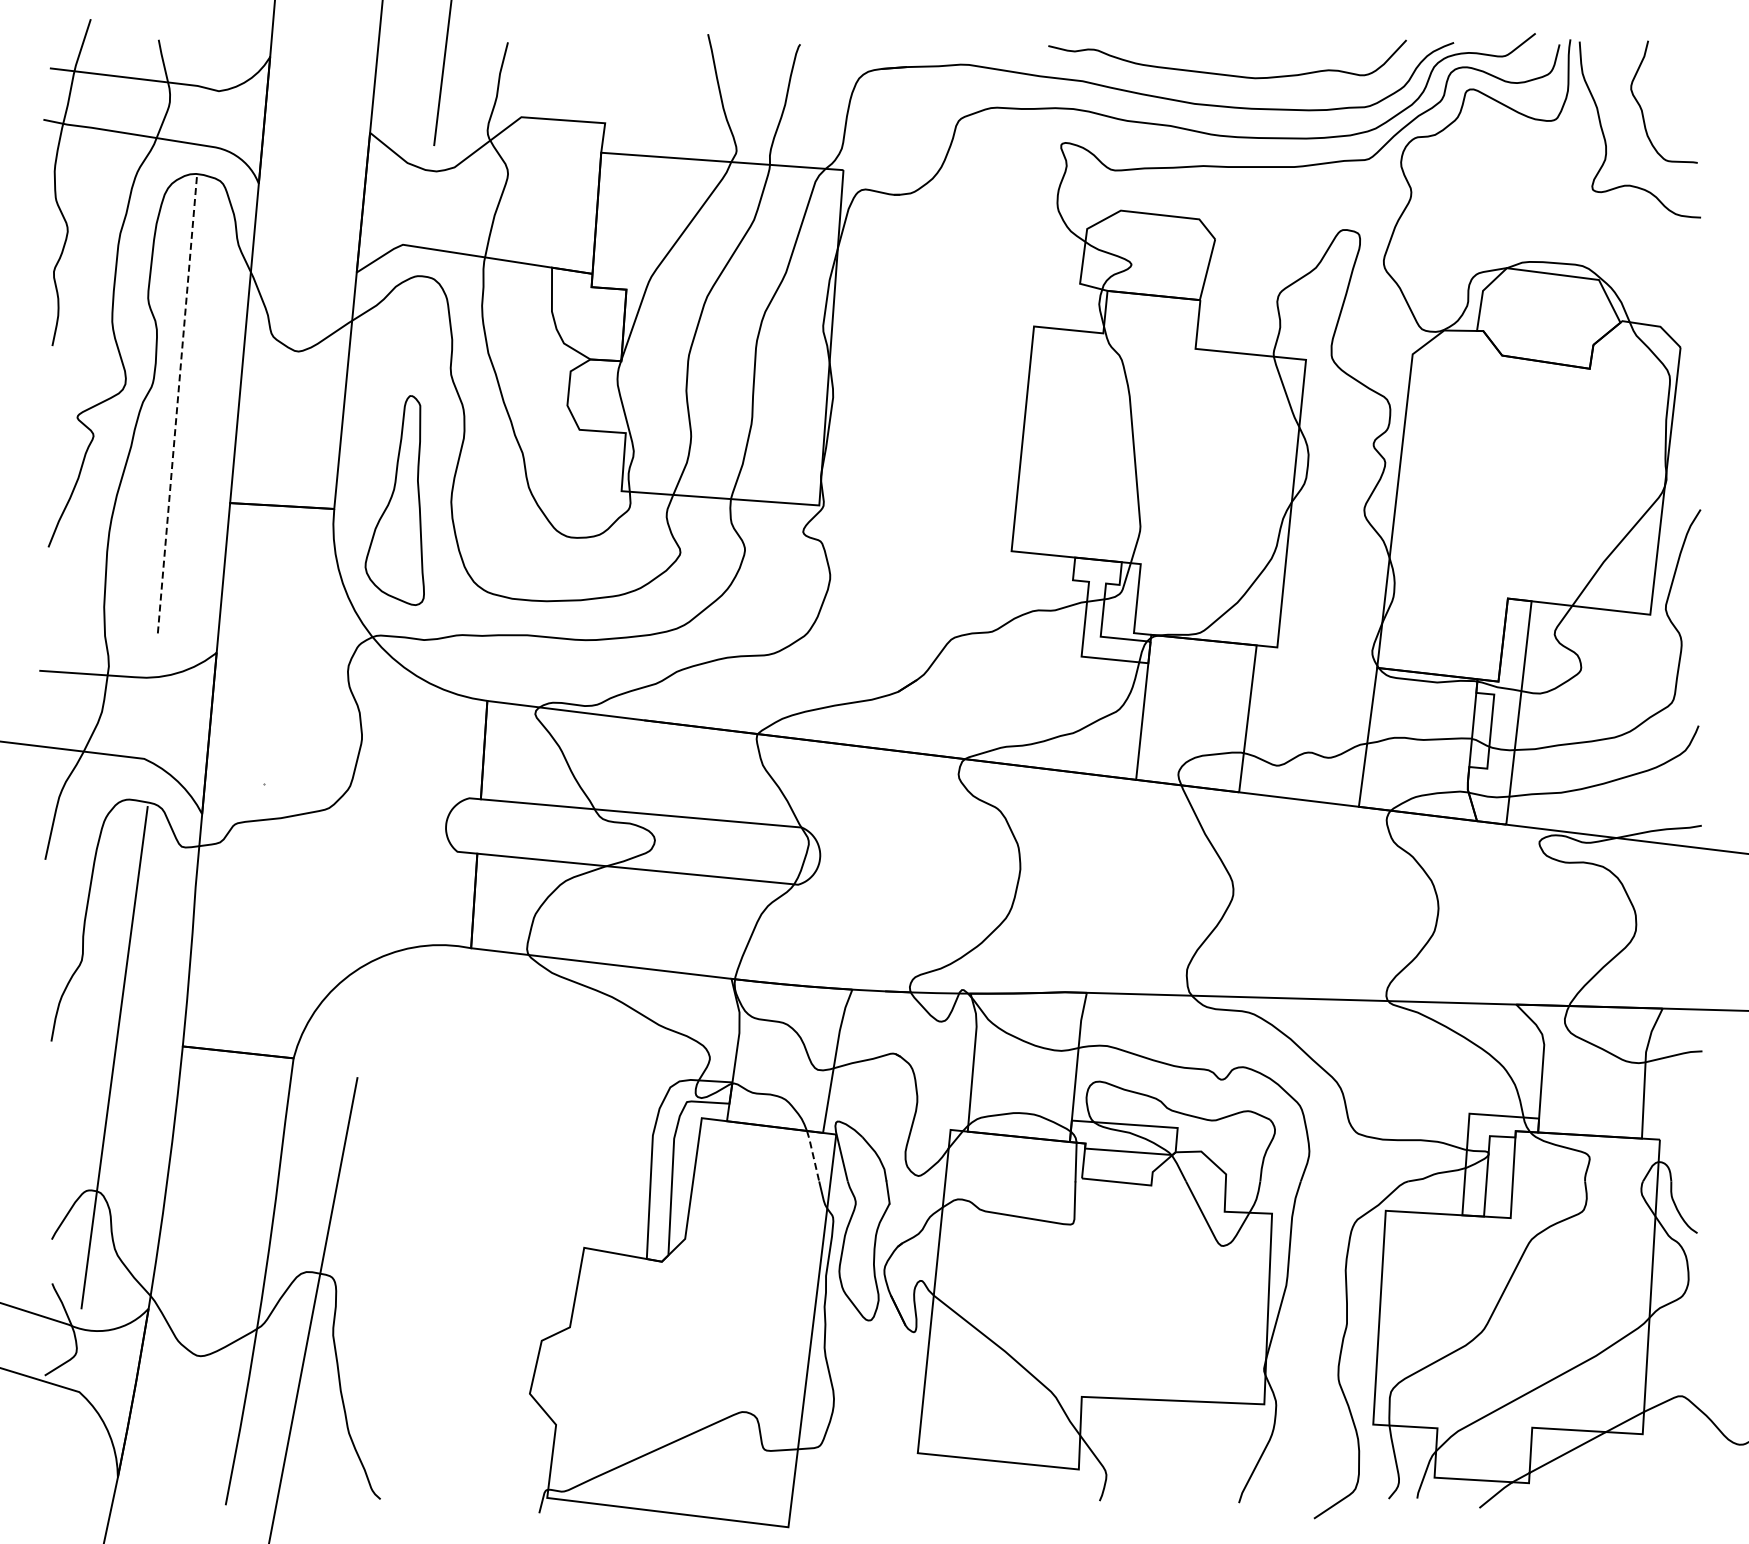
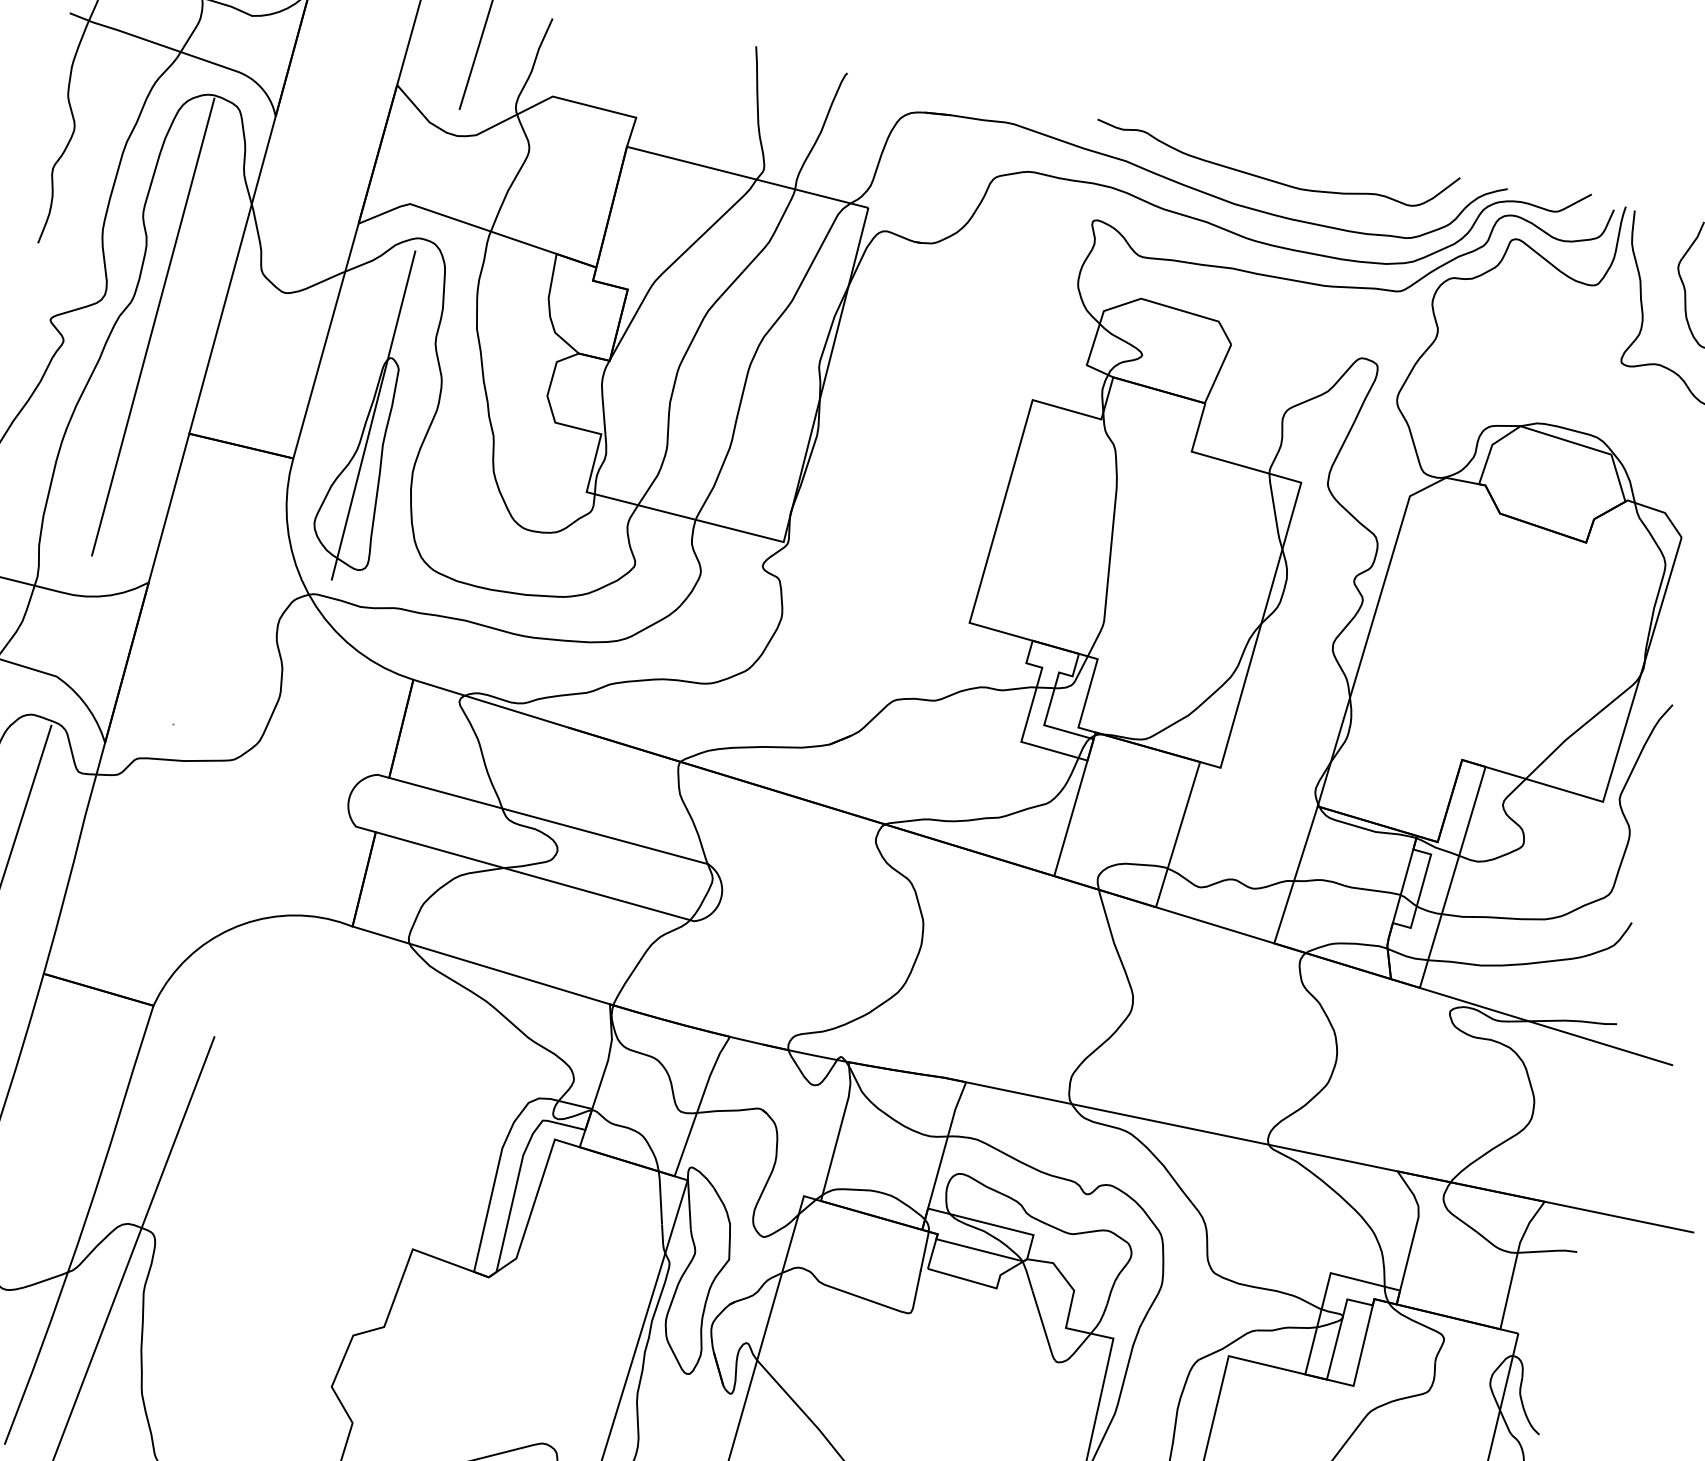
line: (177, 406) -> (153, 326), dashed -> solid
line: (403, 453) -> (373, 414), added
line: (813, 1155) -> (660, 1197), dashed -> solid

